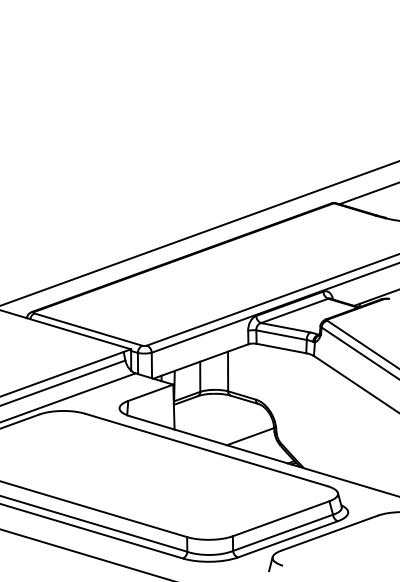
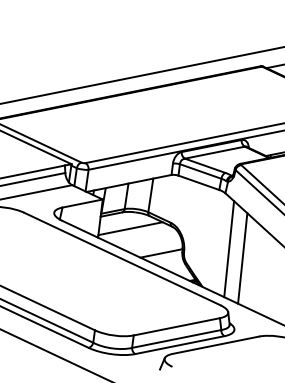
line: (210, 413) -> (130, 228), added
line: (327, 419) -> (228, 248), added
line: (344, 428) -> (242, 258), added

